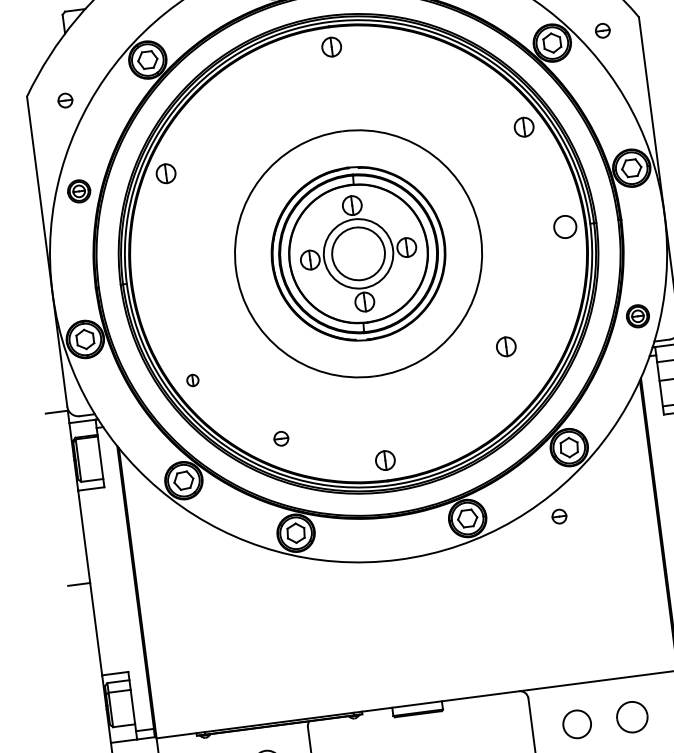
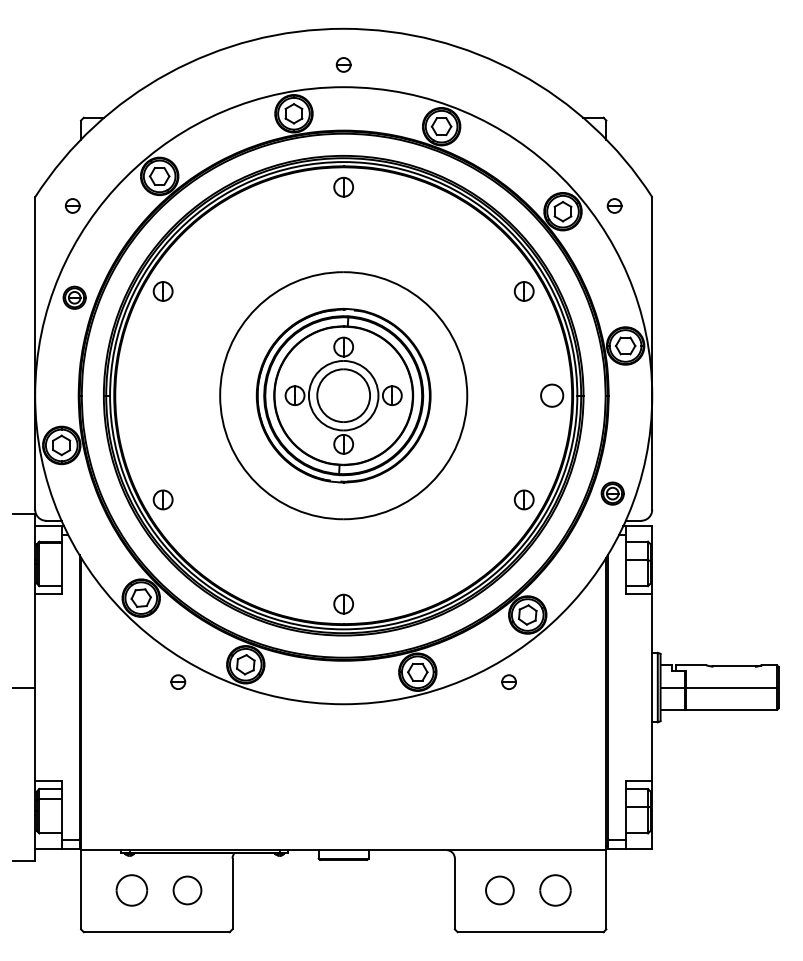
part: (505, 346) -> (523, 499), moved
part: (192, 380) -> (162, 499), size x1.67
part: (281, 438) -> (178, 681), moved

